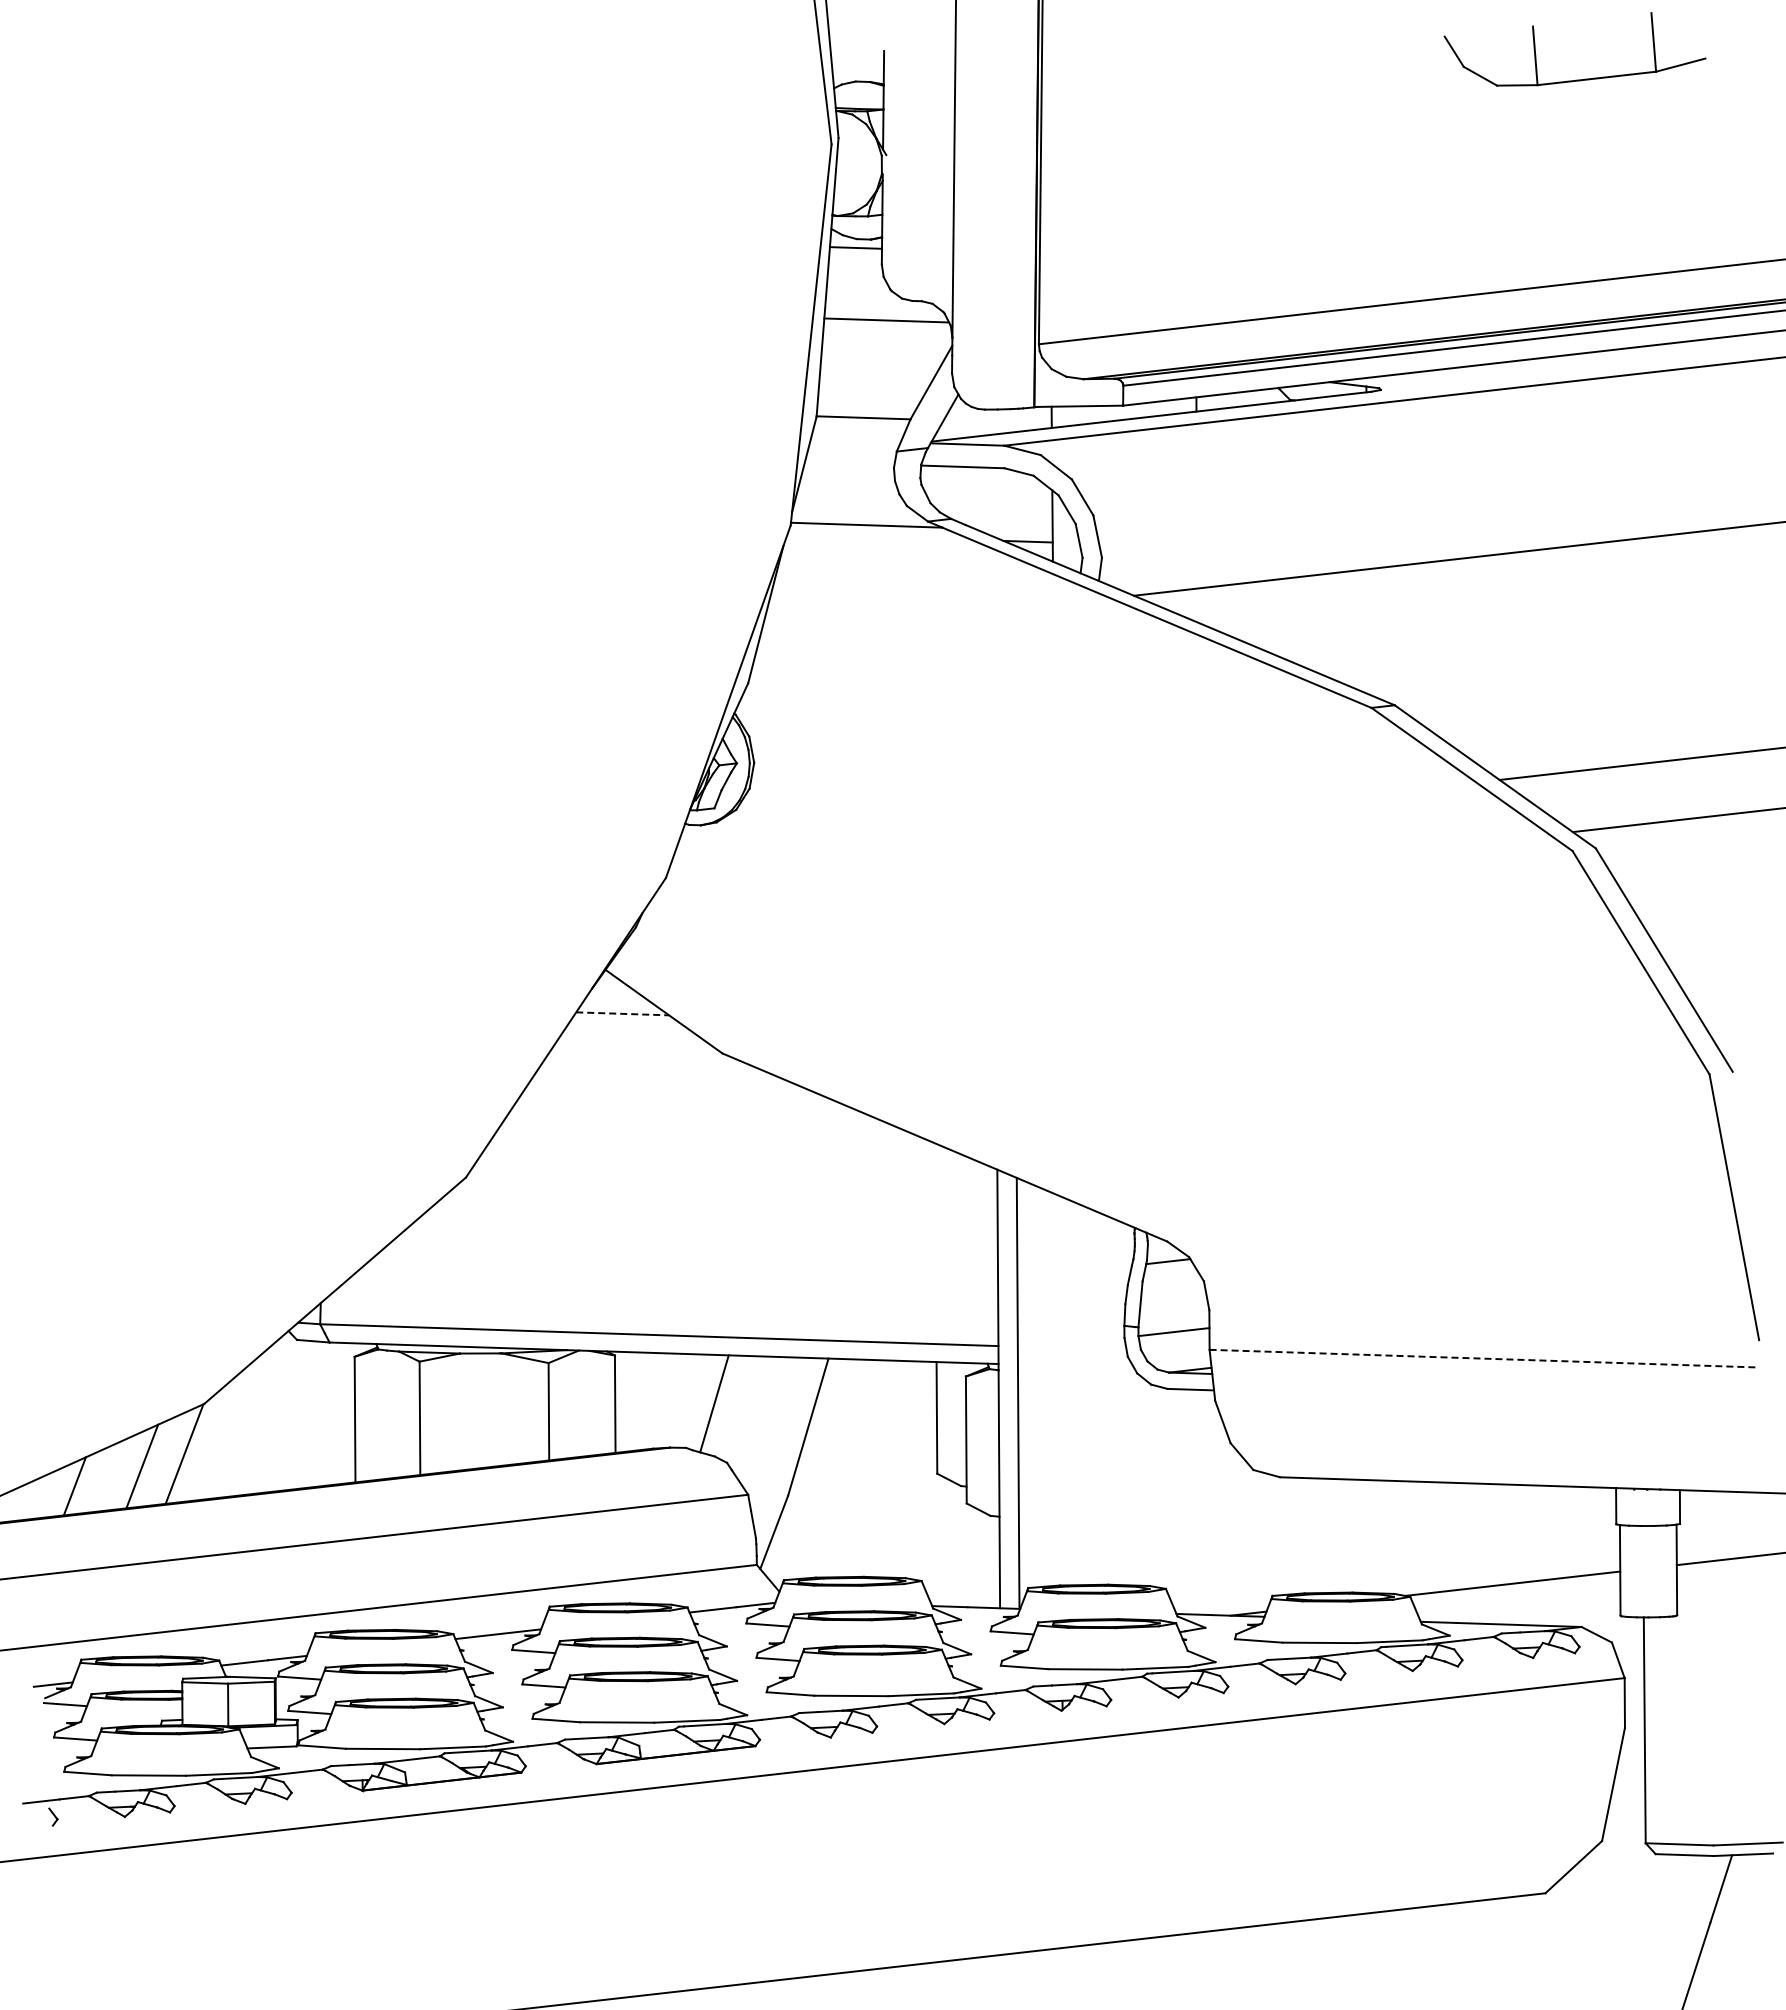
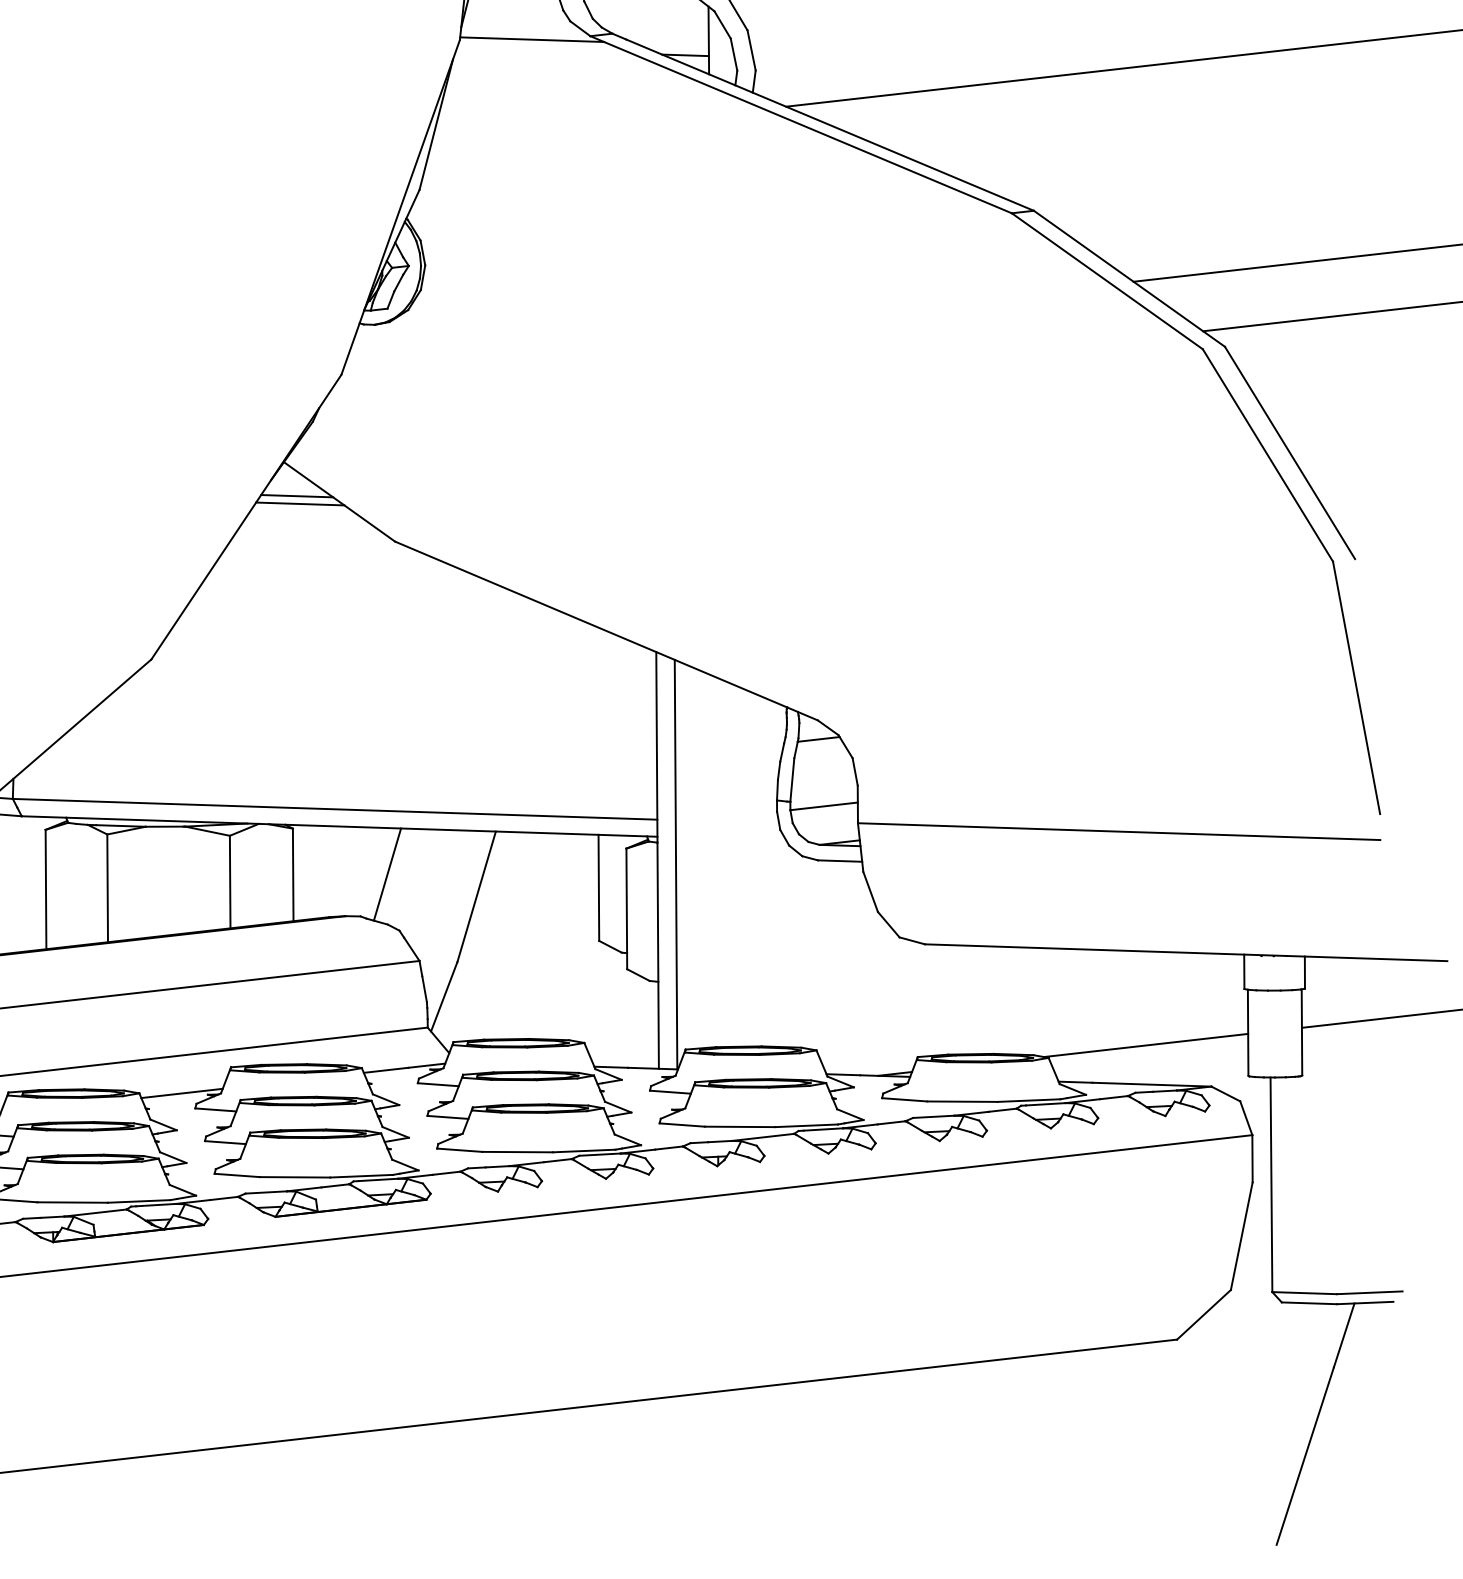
line: (619, 1005) -> (297, 496), added
line: (623, 1013) -> (301, 503), dashed -> solid
line: (1484, 1358) -> (1119, 831), dashed -> solid

